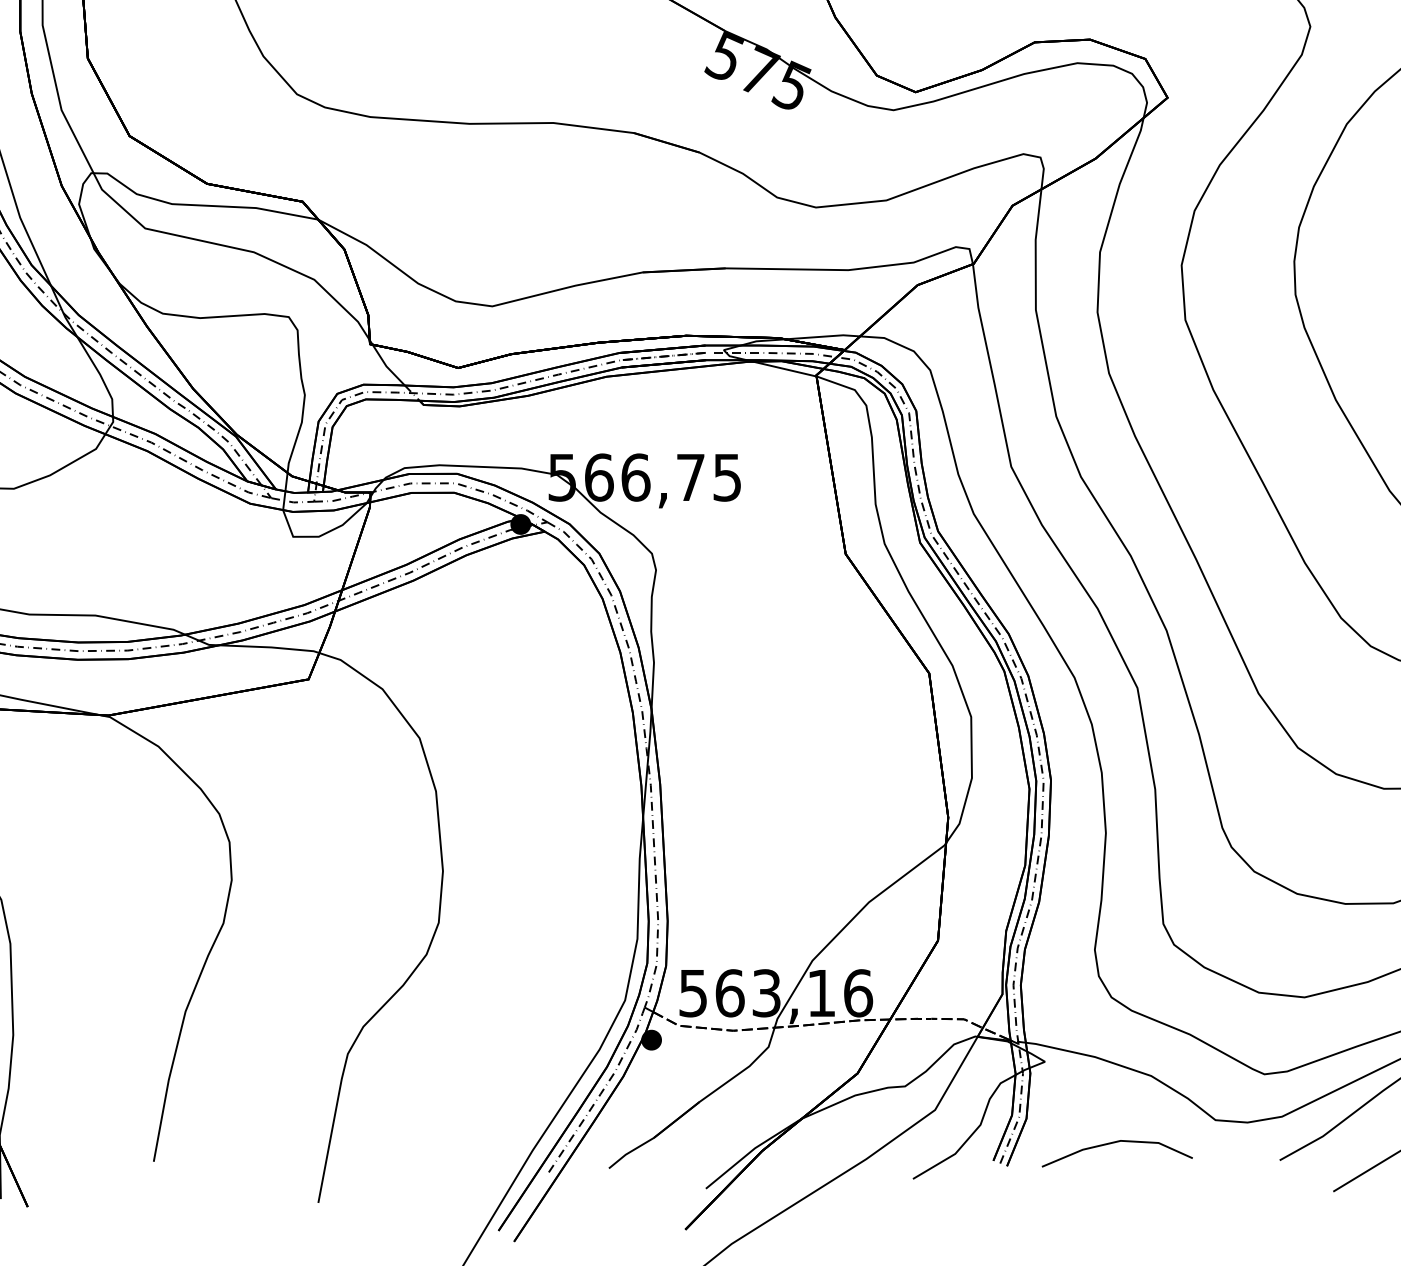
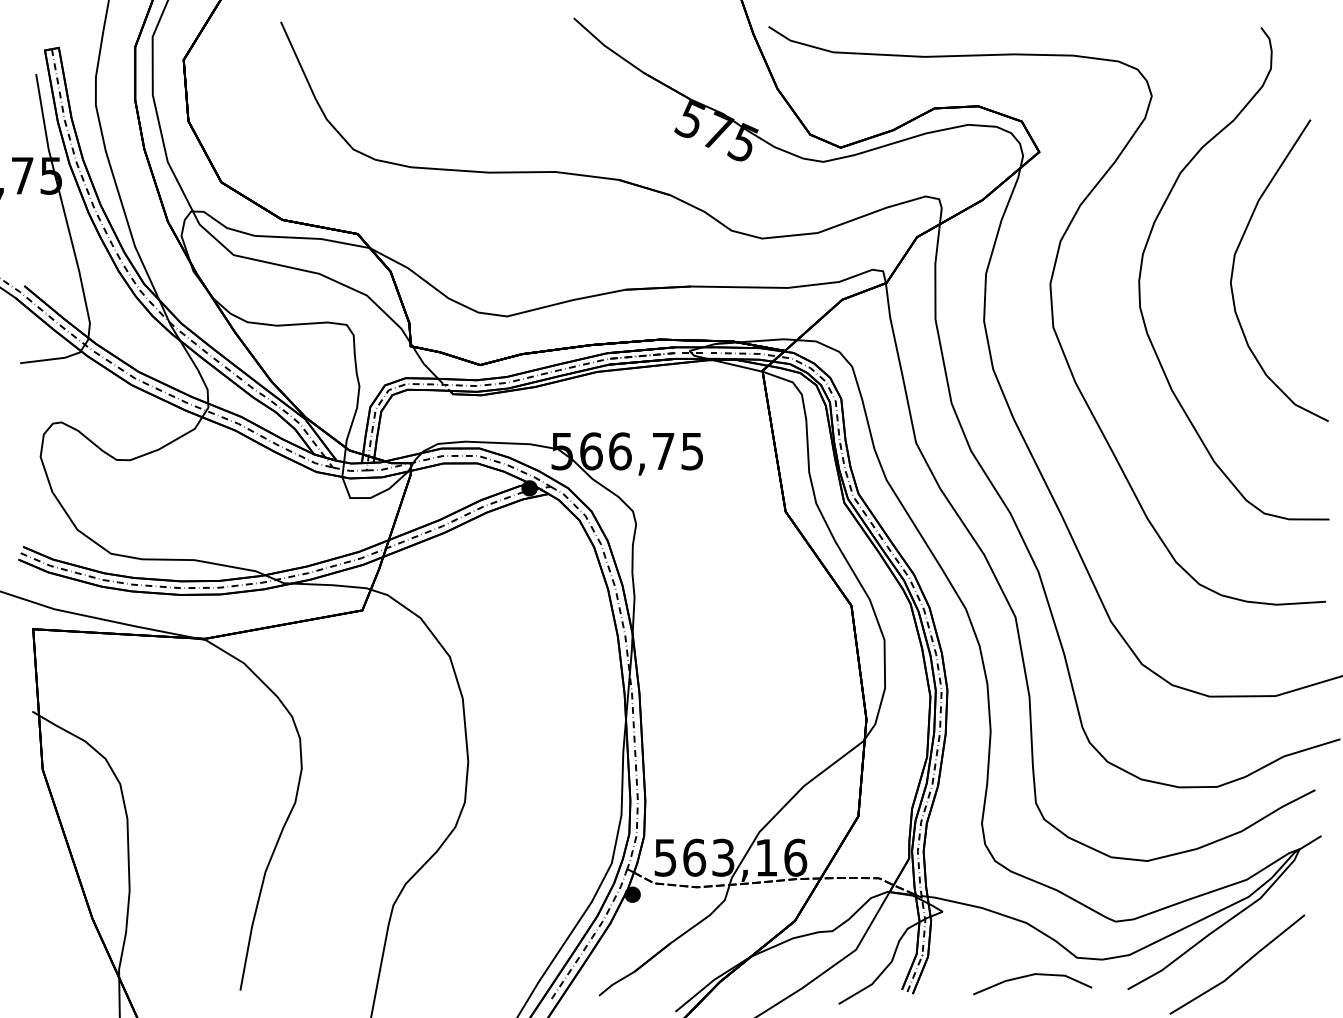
line: (1114, 1143) -> (1030, 976), moved

